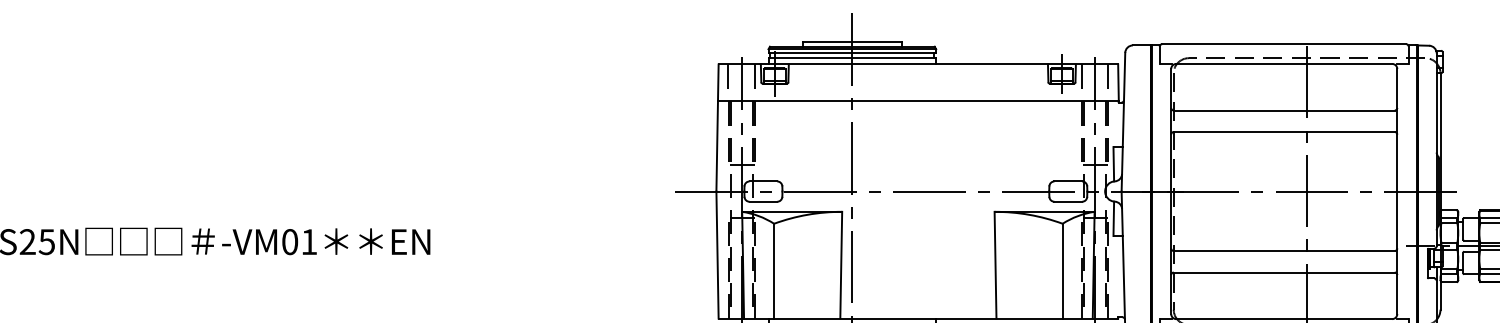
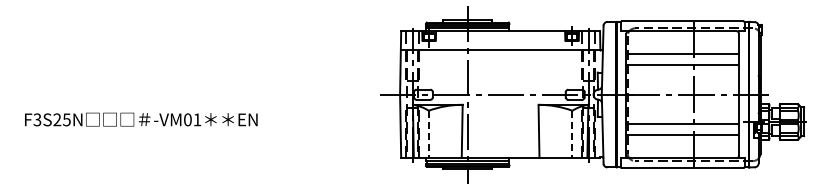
line: (773, 271) -> (428, 134), solid -> dashed
line: (1062, 271) -> (572, 134), solid -> dashed

